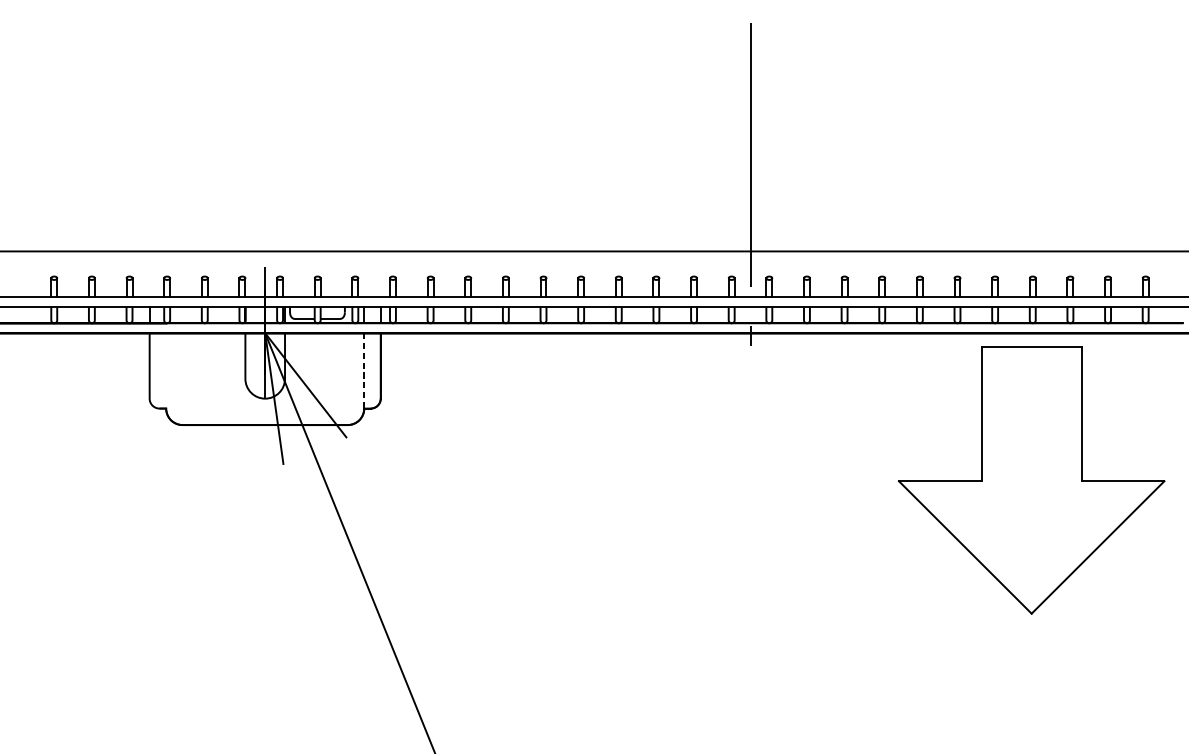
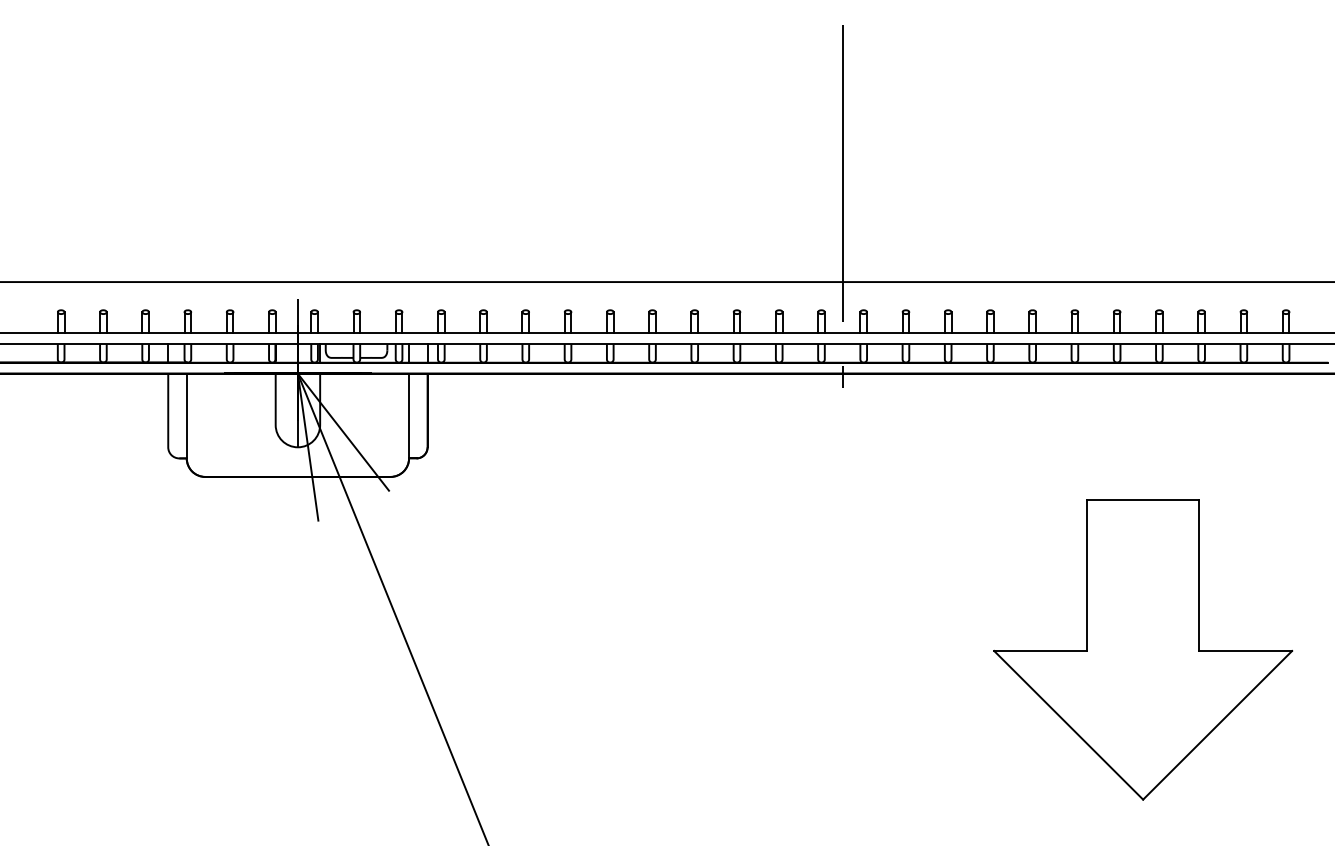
line: (165, 370) -> (186, 415), added
line: (364, 371) -> (409, 416), dashed -> solid
part: (1031, 479) -> (1143, 649), moved

